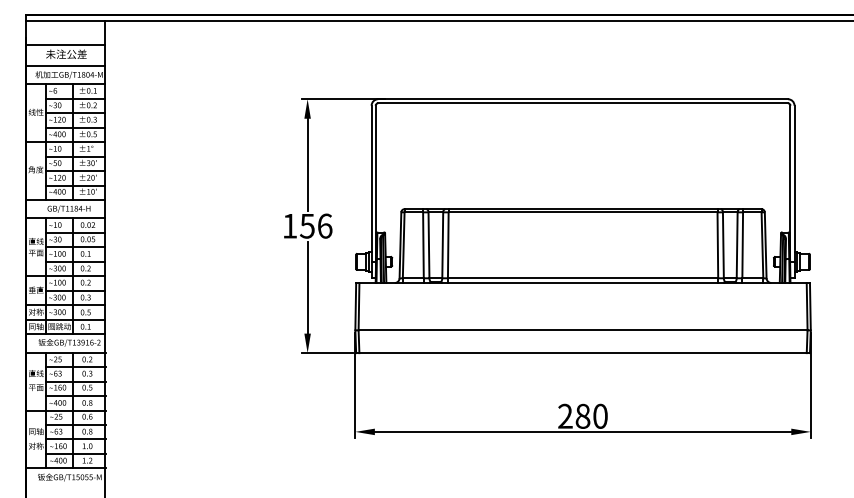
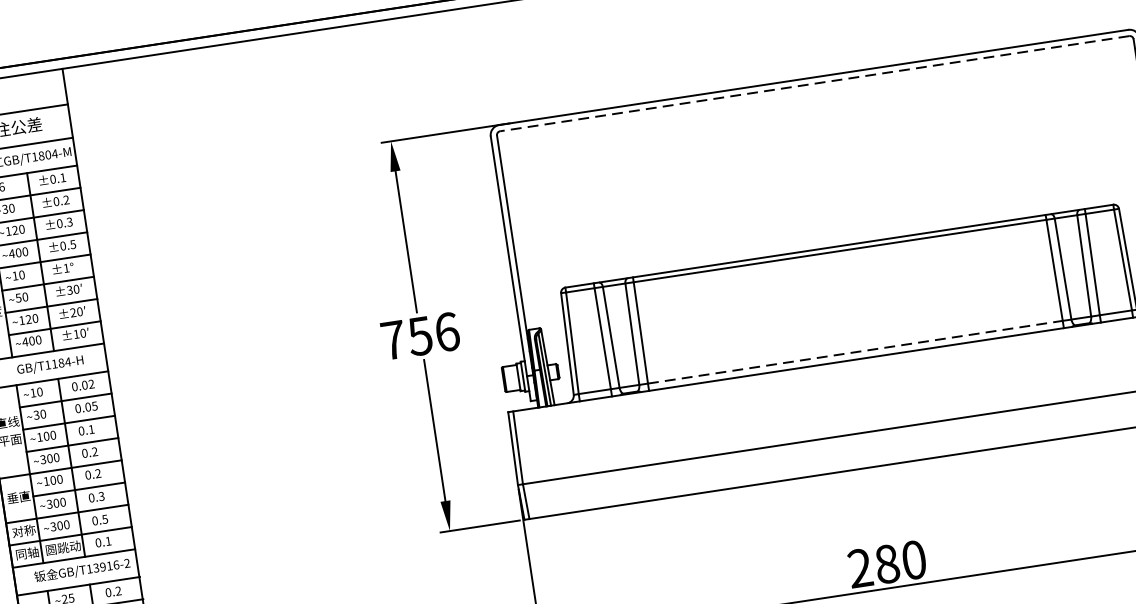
line: (583, 103) -> (815, 83), solid -> dashed
text: (289, 226) -> (392, 340), 156 -> 756
line: (583, 278) -> (856, 352), solid -> dashed

